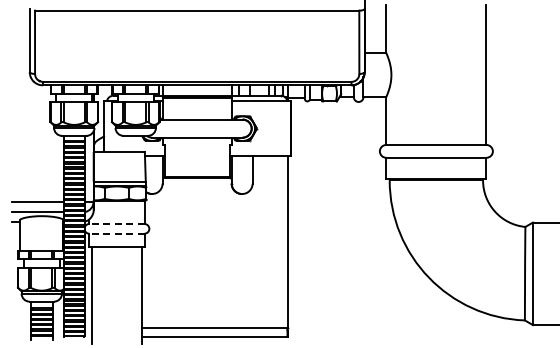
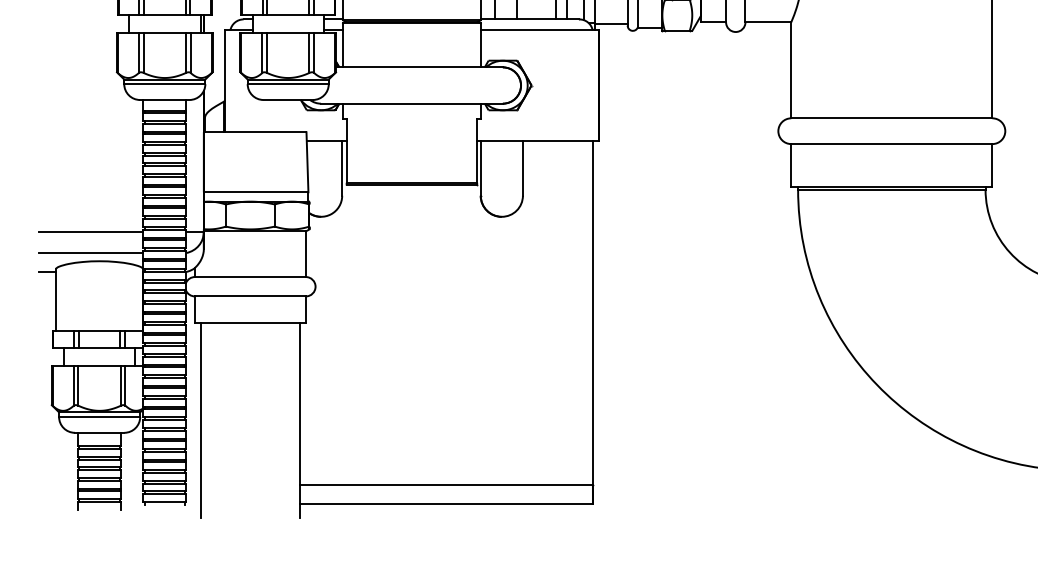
line: (116, 223) -> (249, 275), dashed -> solid
line: (116, 233) -> (249, 296), dashed -> solid

